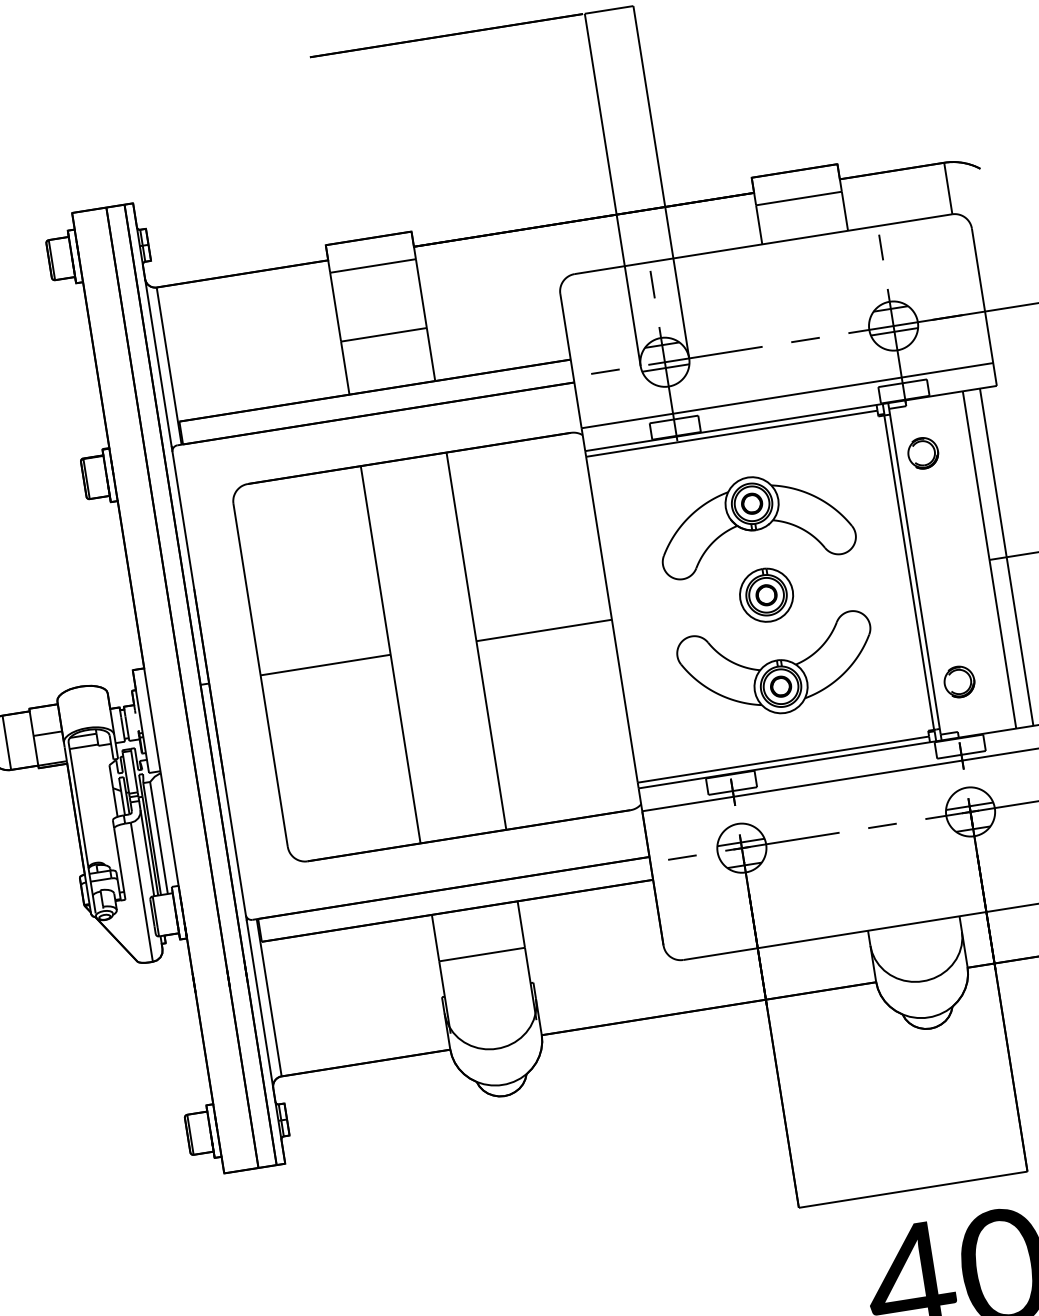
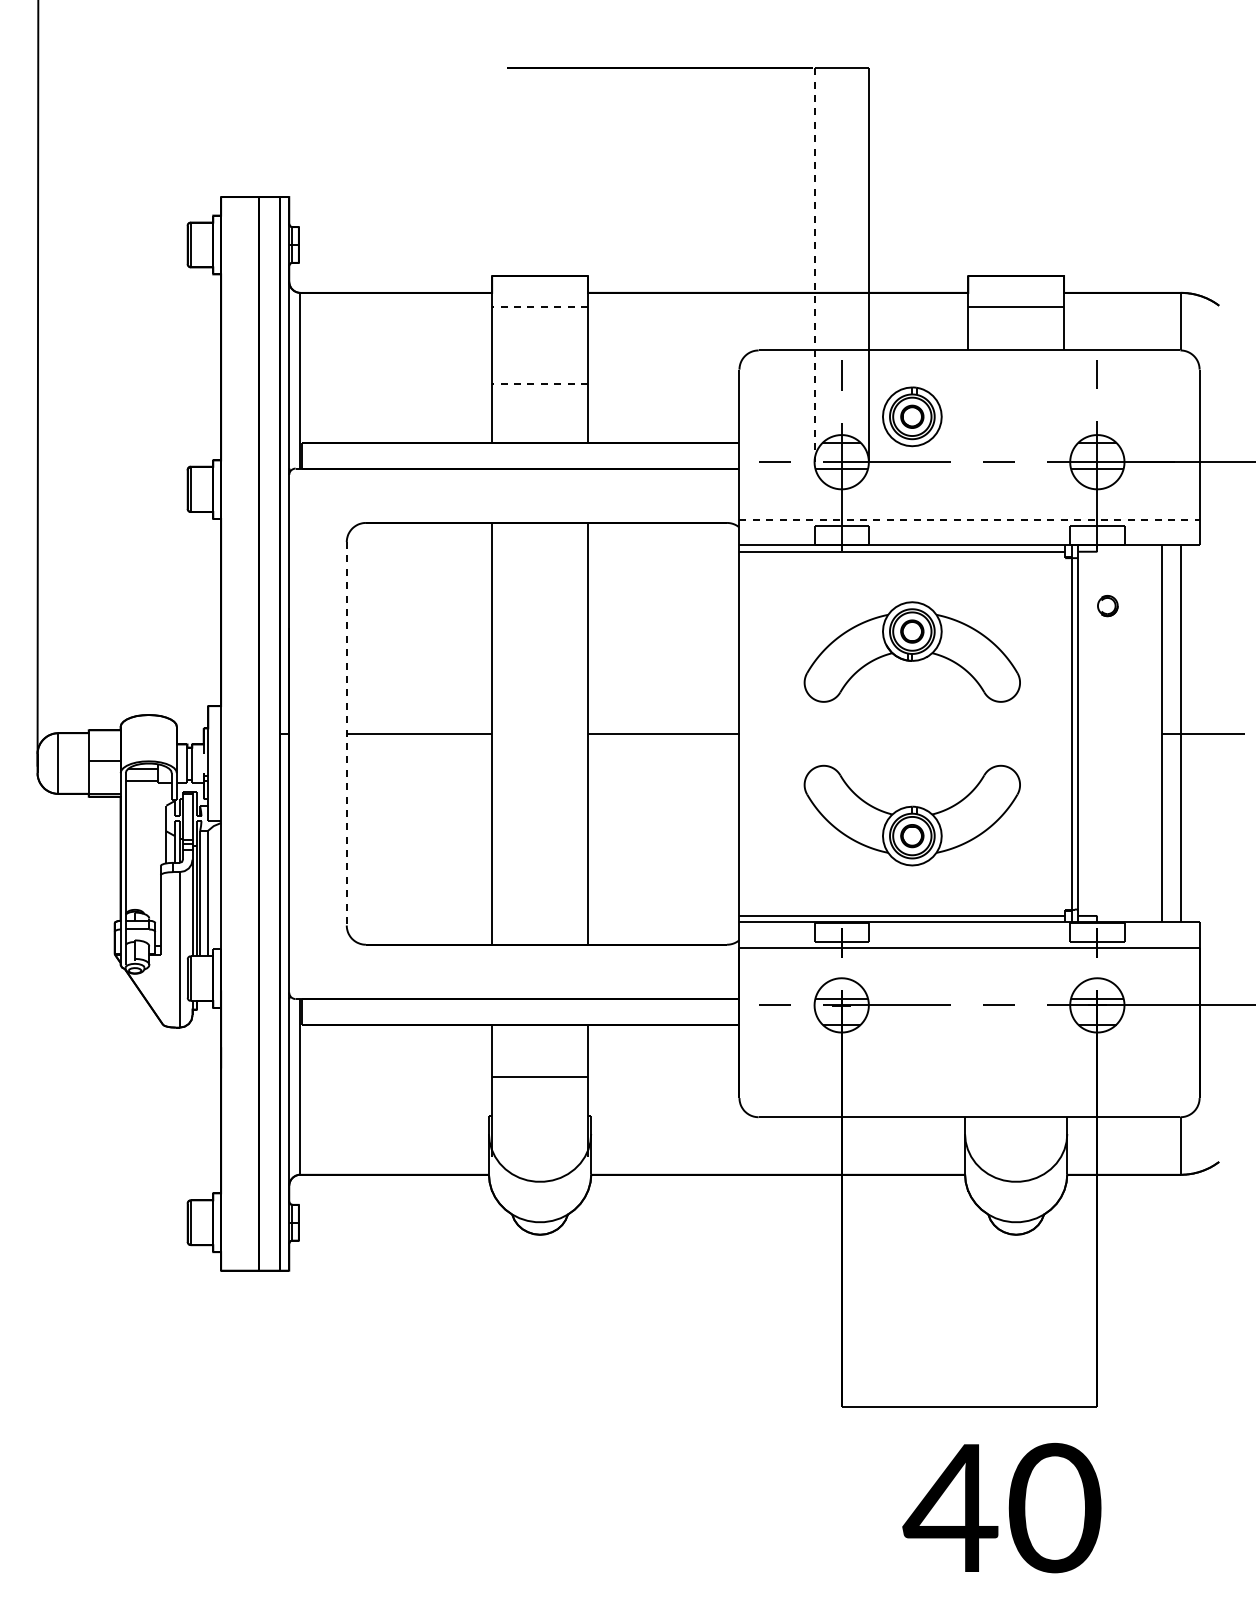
line: (612, 190) -> (814, 265), solid -> dashed
line: (373, 265) -> (540, 306), solid -> dashed
line: (384, 334) -> (540, 383), solid -> dashed
line: (788, 395) -> (970, 519), solid -> dashed
part: (922, 452) -> (1107, 605), size x0.6
part: (766, 594) -> (912, 416), moved
line: (260, 675) -> (346, 733), solid -> dashed
part: (959, 681) -> (1107, 861), removed

